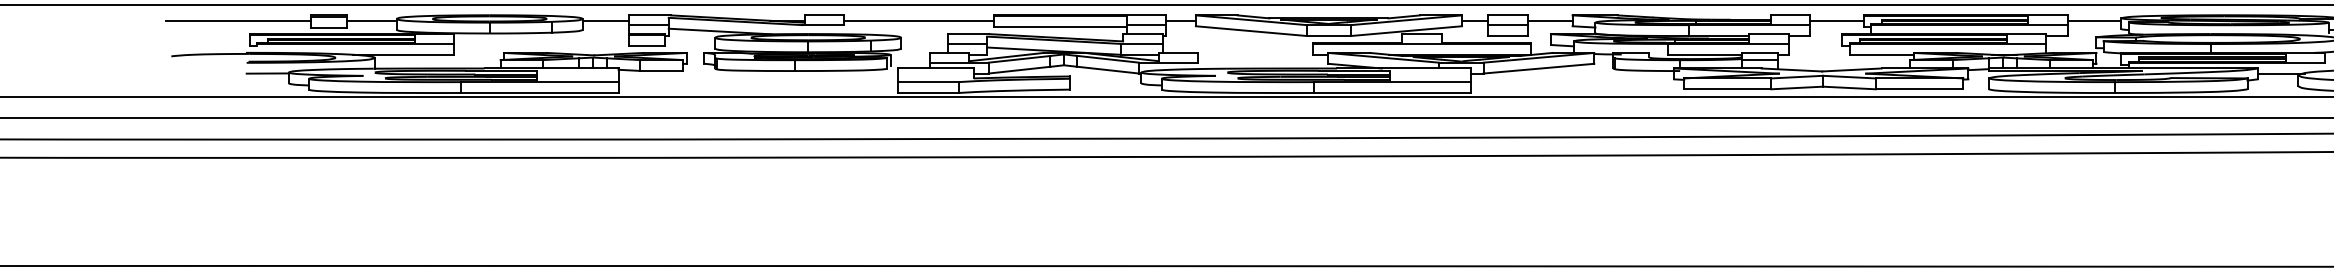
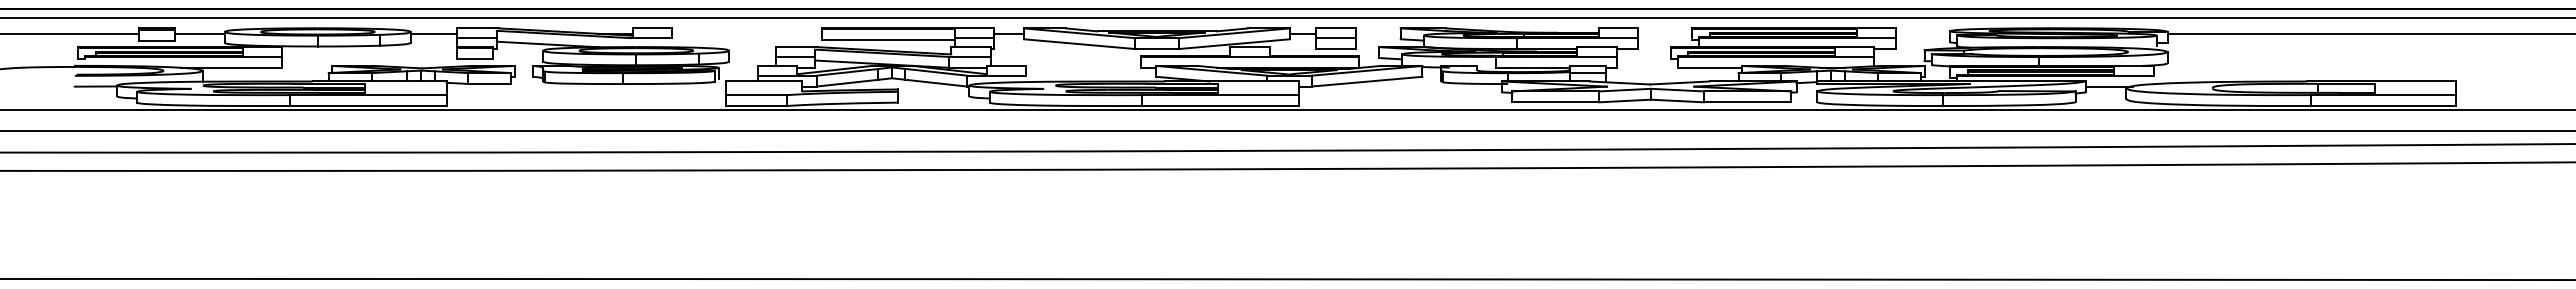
line: (919, 20) -> (747, 33), removed
line: (1549, 20) -> (1377, 33), removed
line: (1836, 20) -> (1664, 33), removed
line: (2094, 20) -> (1922, 33), removed

